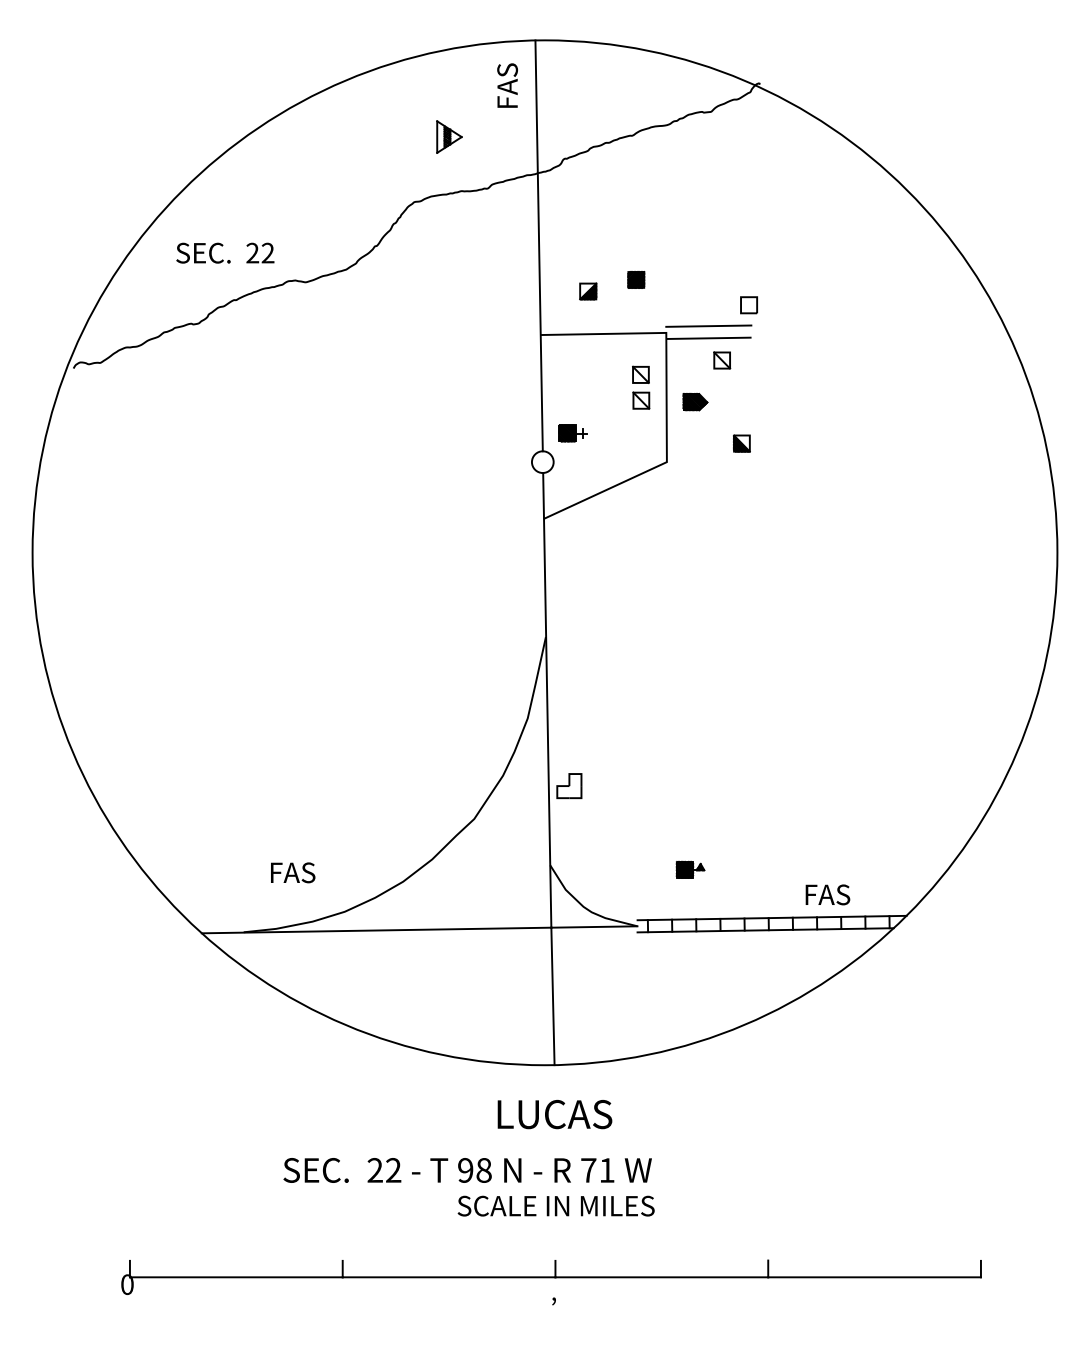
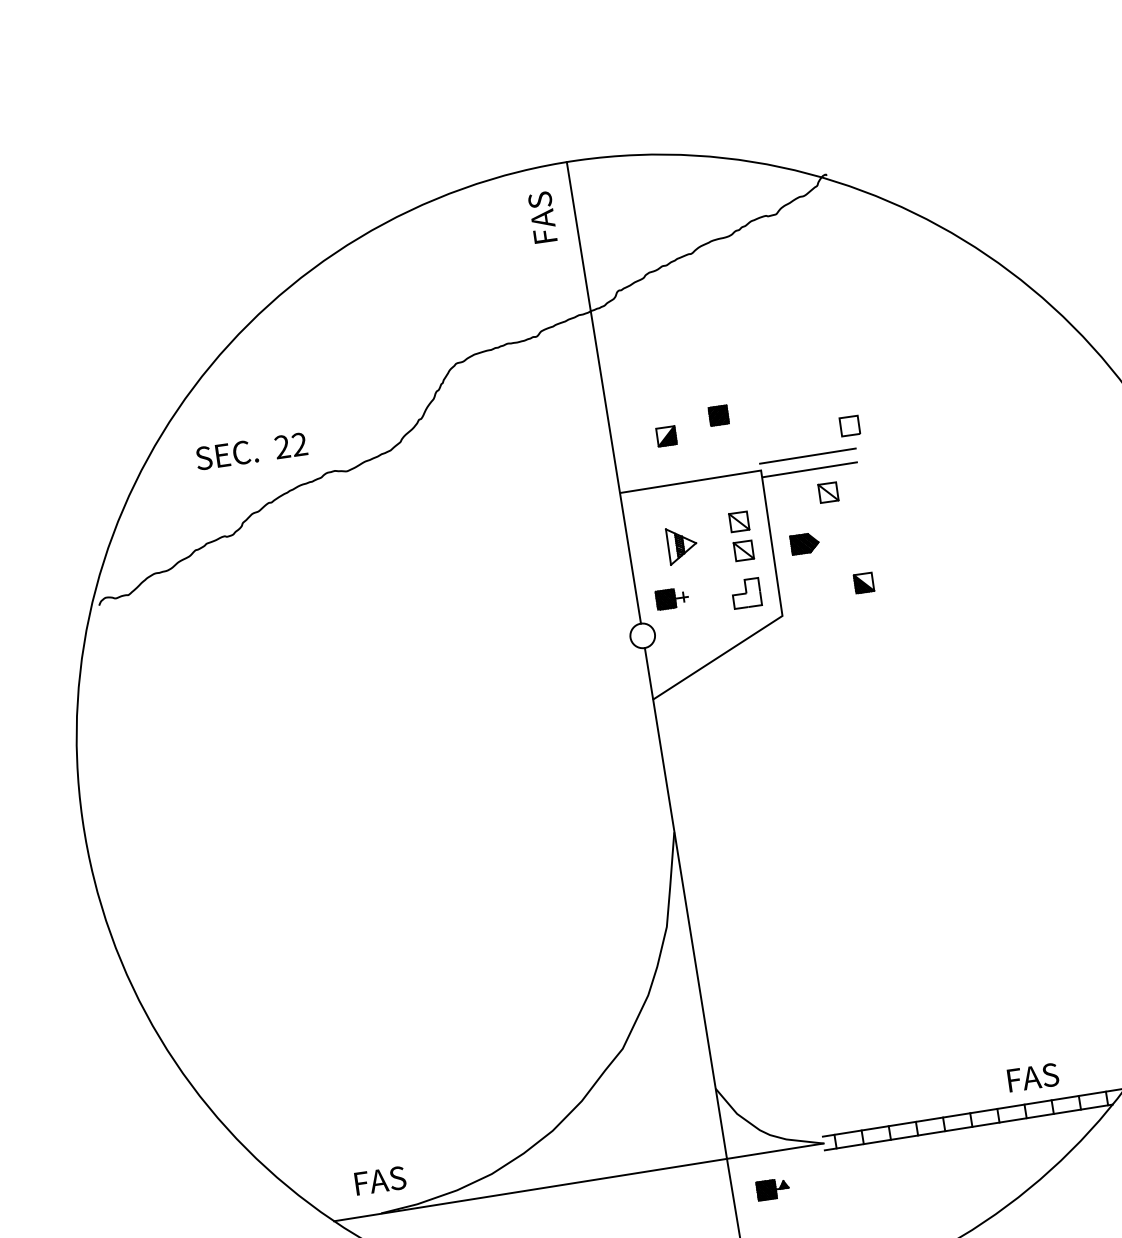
part: (449, 136) -> (682, 544), moved
part: (569, 786) -> (746, 593), moved
part: (690, 869) -> (772, 1188), moved
text: (293, 872) -> (380, 1180), moved

